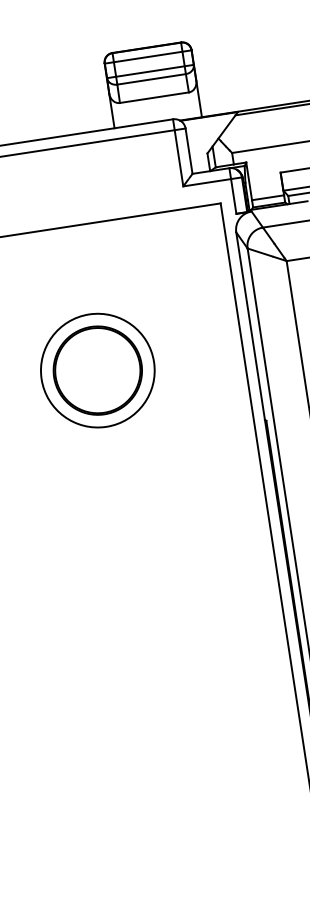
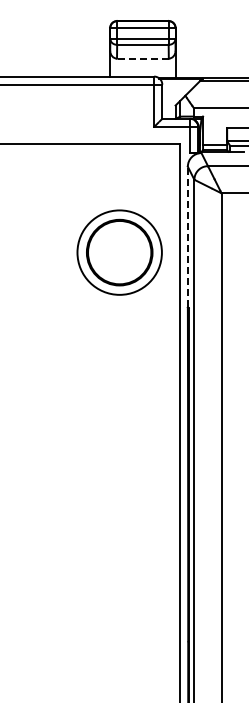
line: (153, 97) -> (142, 58), solid -> dashed
line: (249, 325) -> (187, 236), solid -> dashed
part: (97, 370) -> (119, 252), moved

